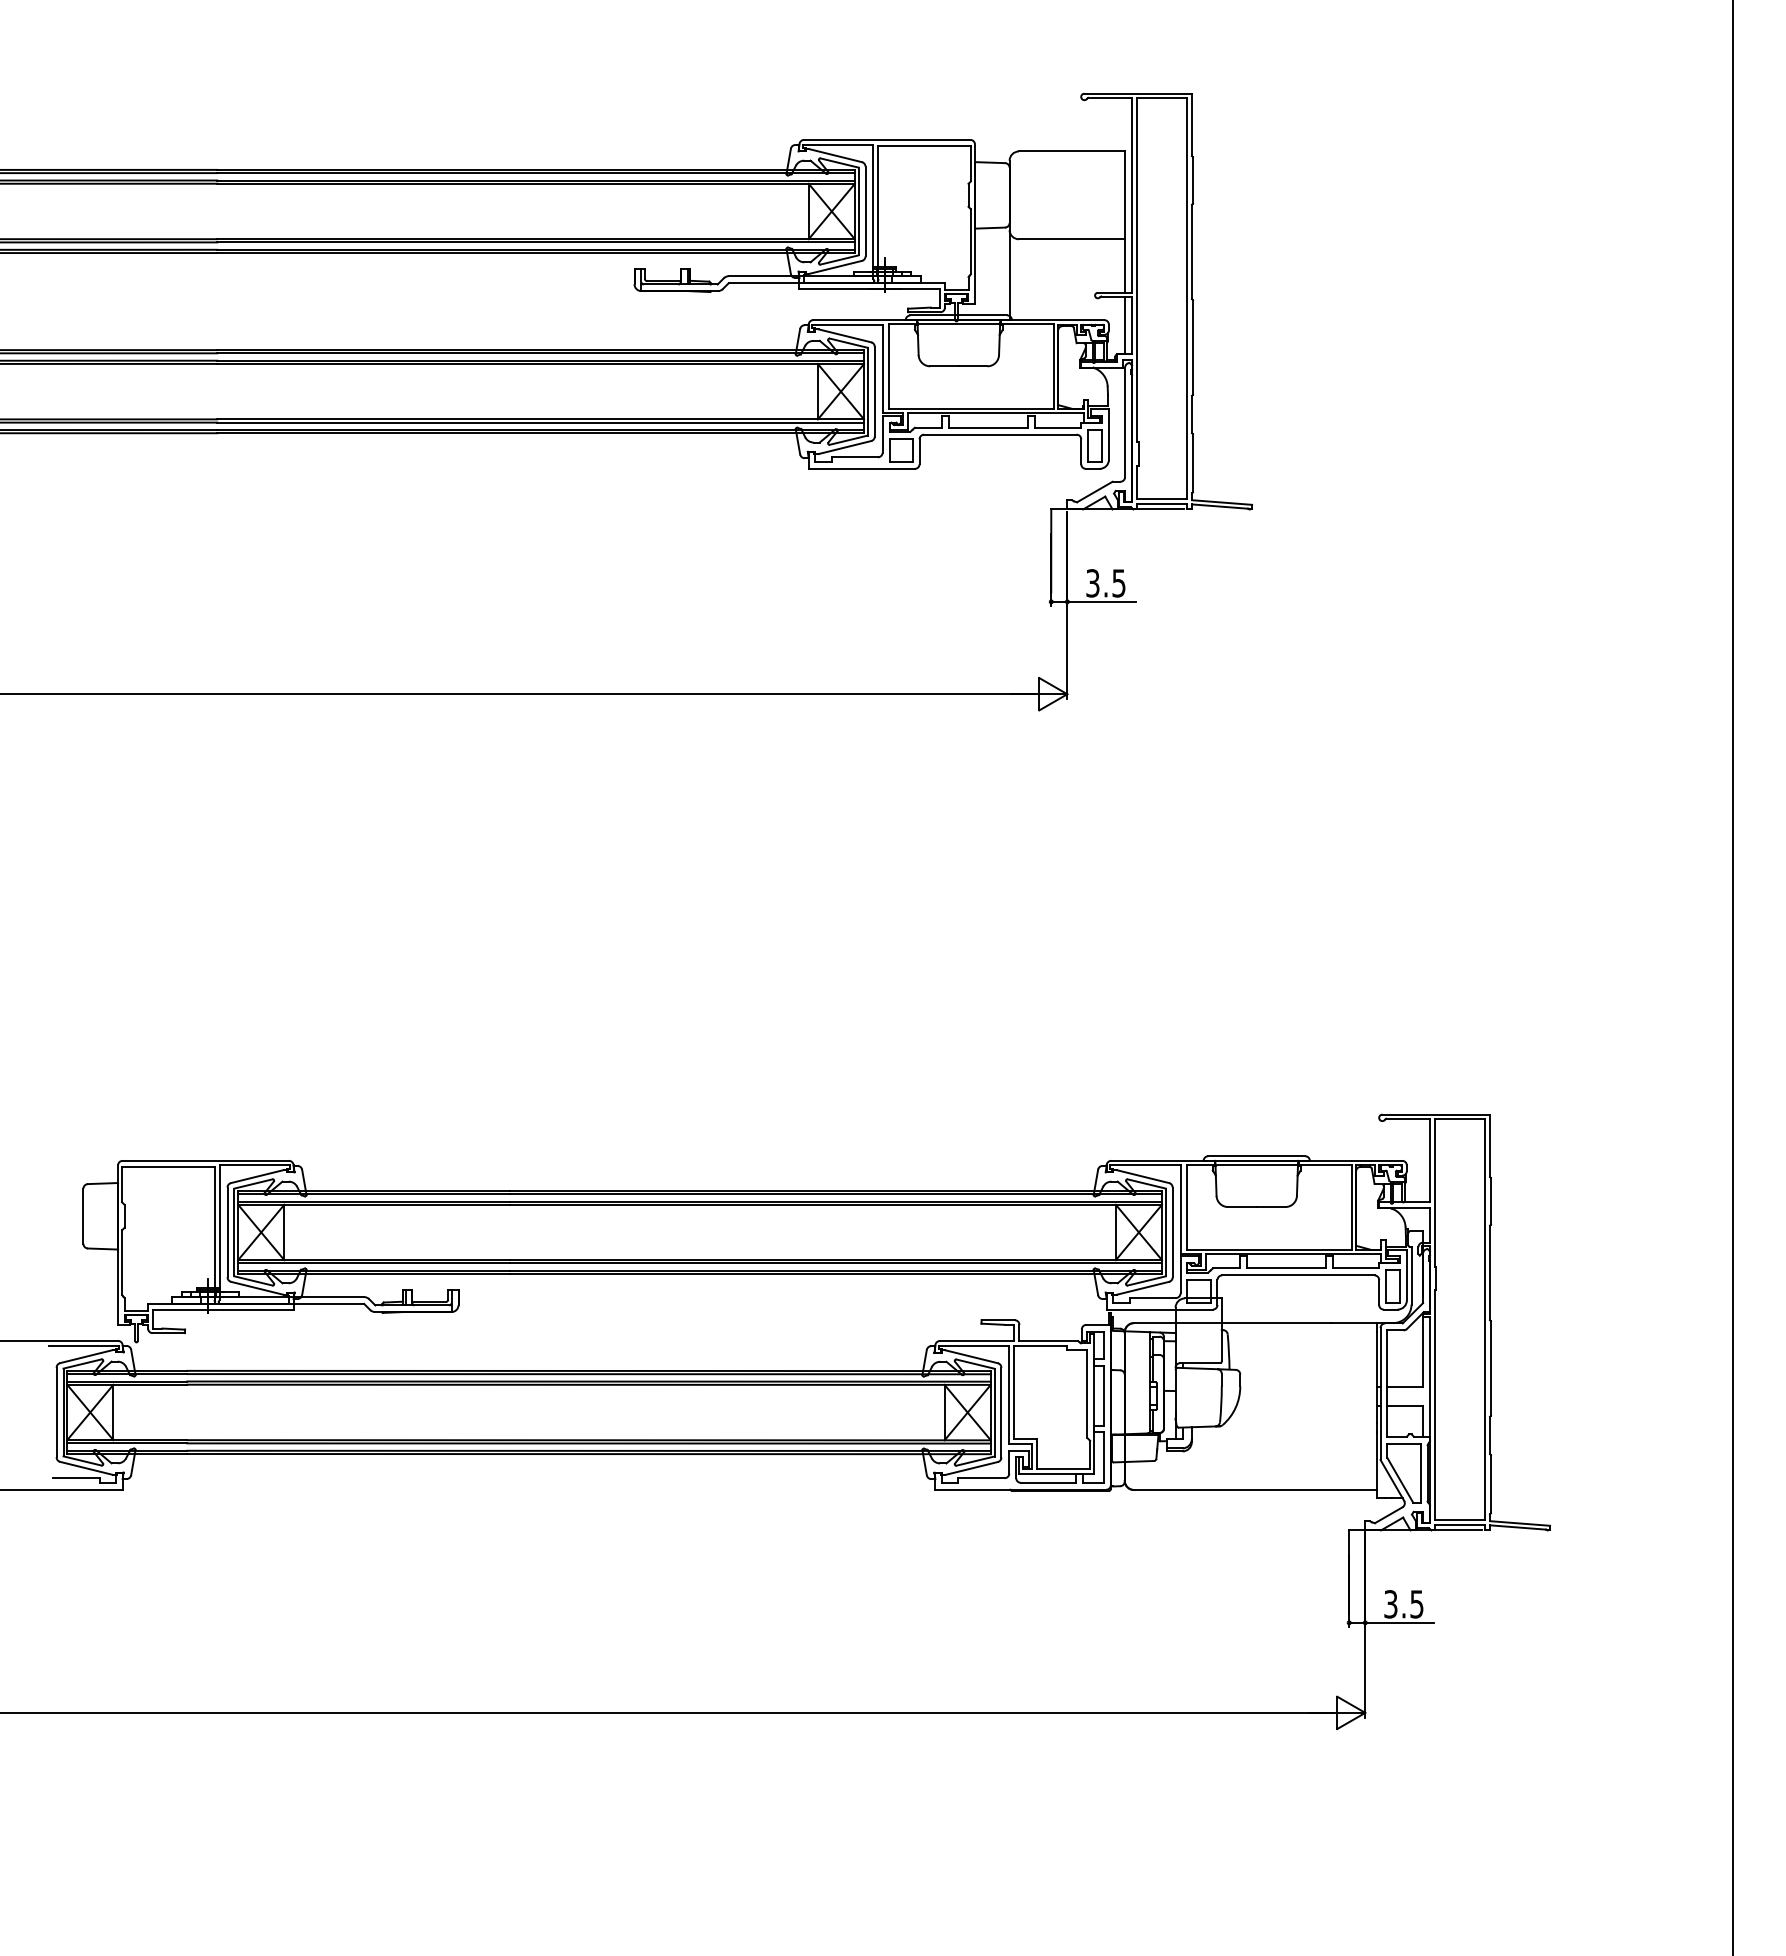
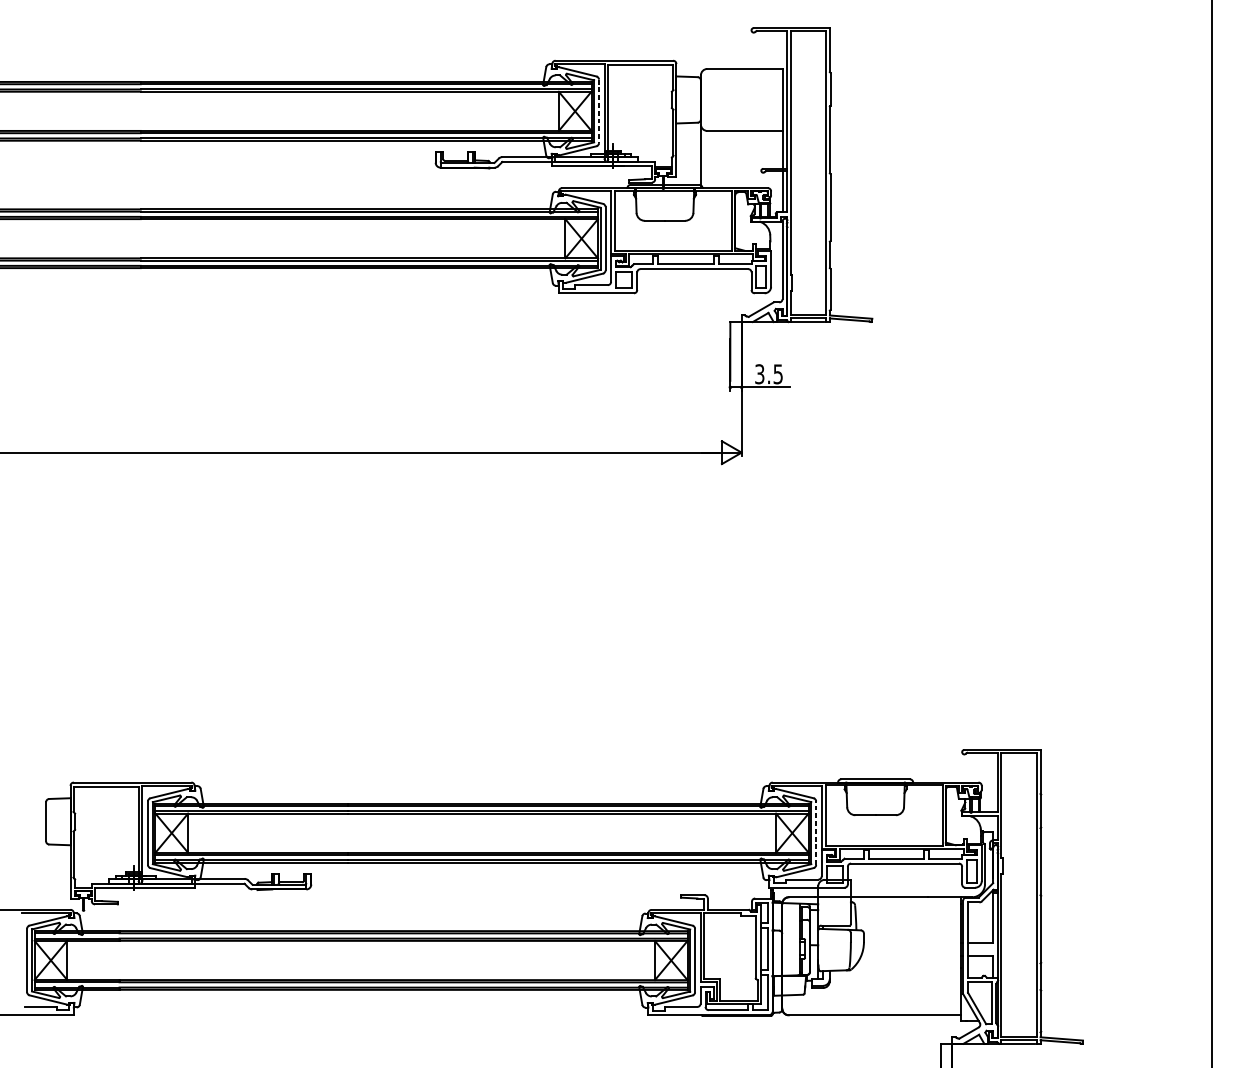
line: (865, 211) -> (599, 111), solid -> dashed
line: (1172, 1232) -> (816, 833), solid -> dashed

